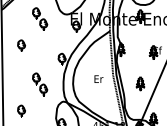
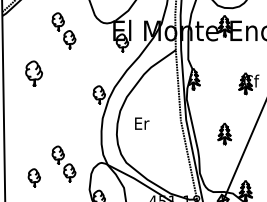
part: (21, 45) -> (34, 72), size x1.4
text: (98, 78) -> (141, 122), moved
part: (40, 84) -> (64, 164), moved

